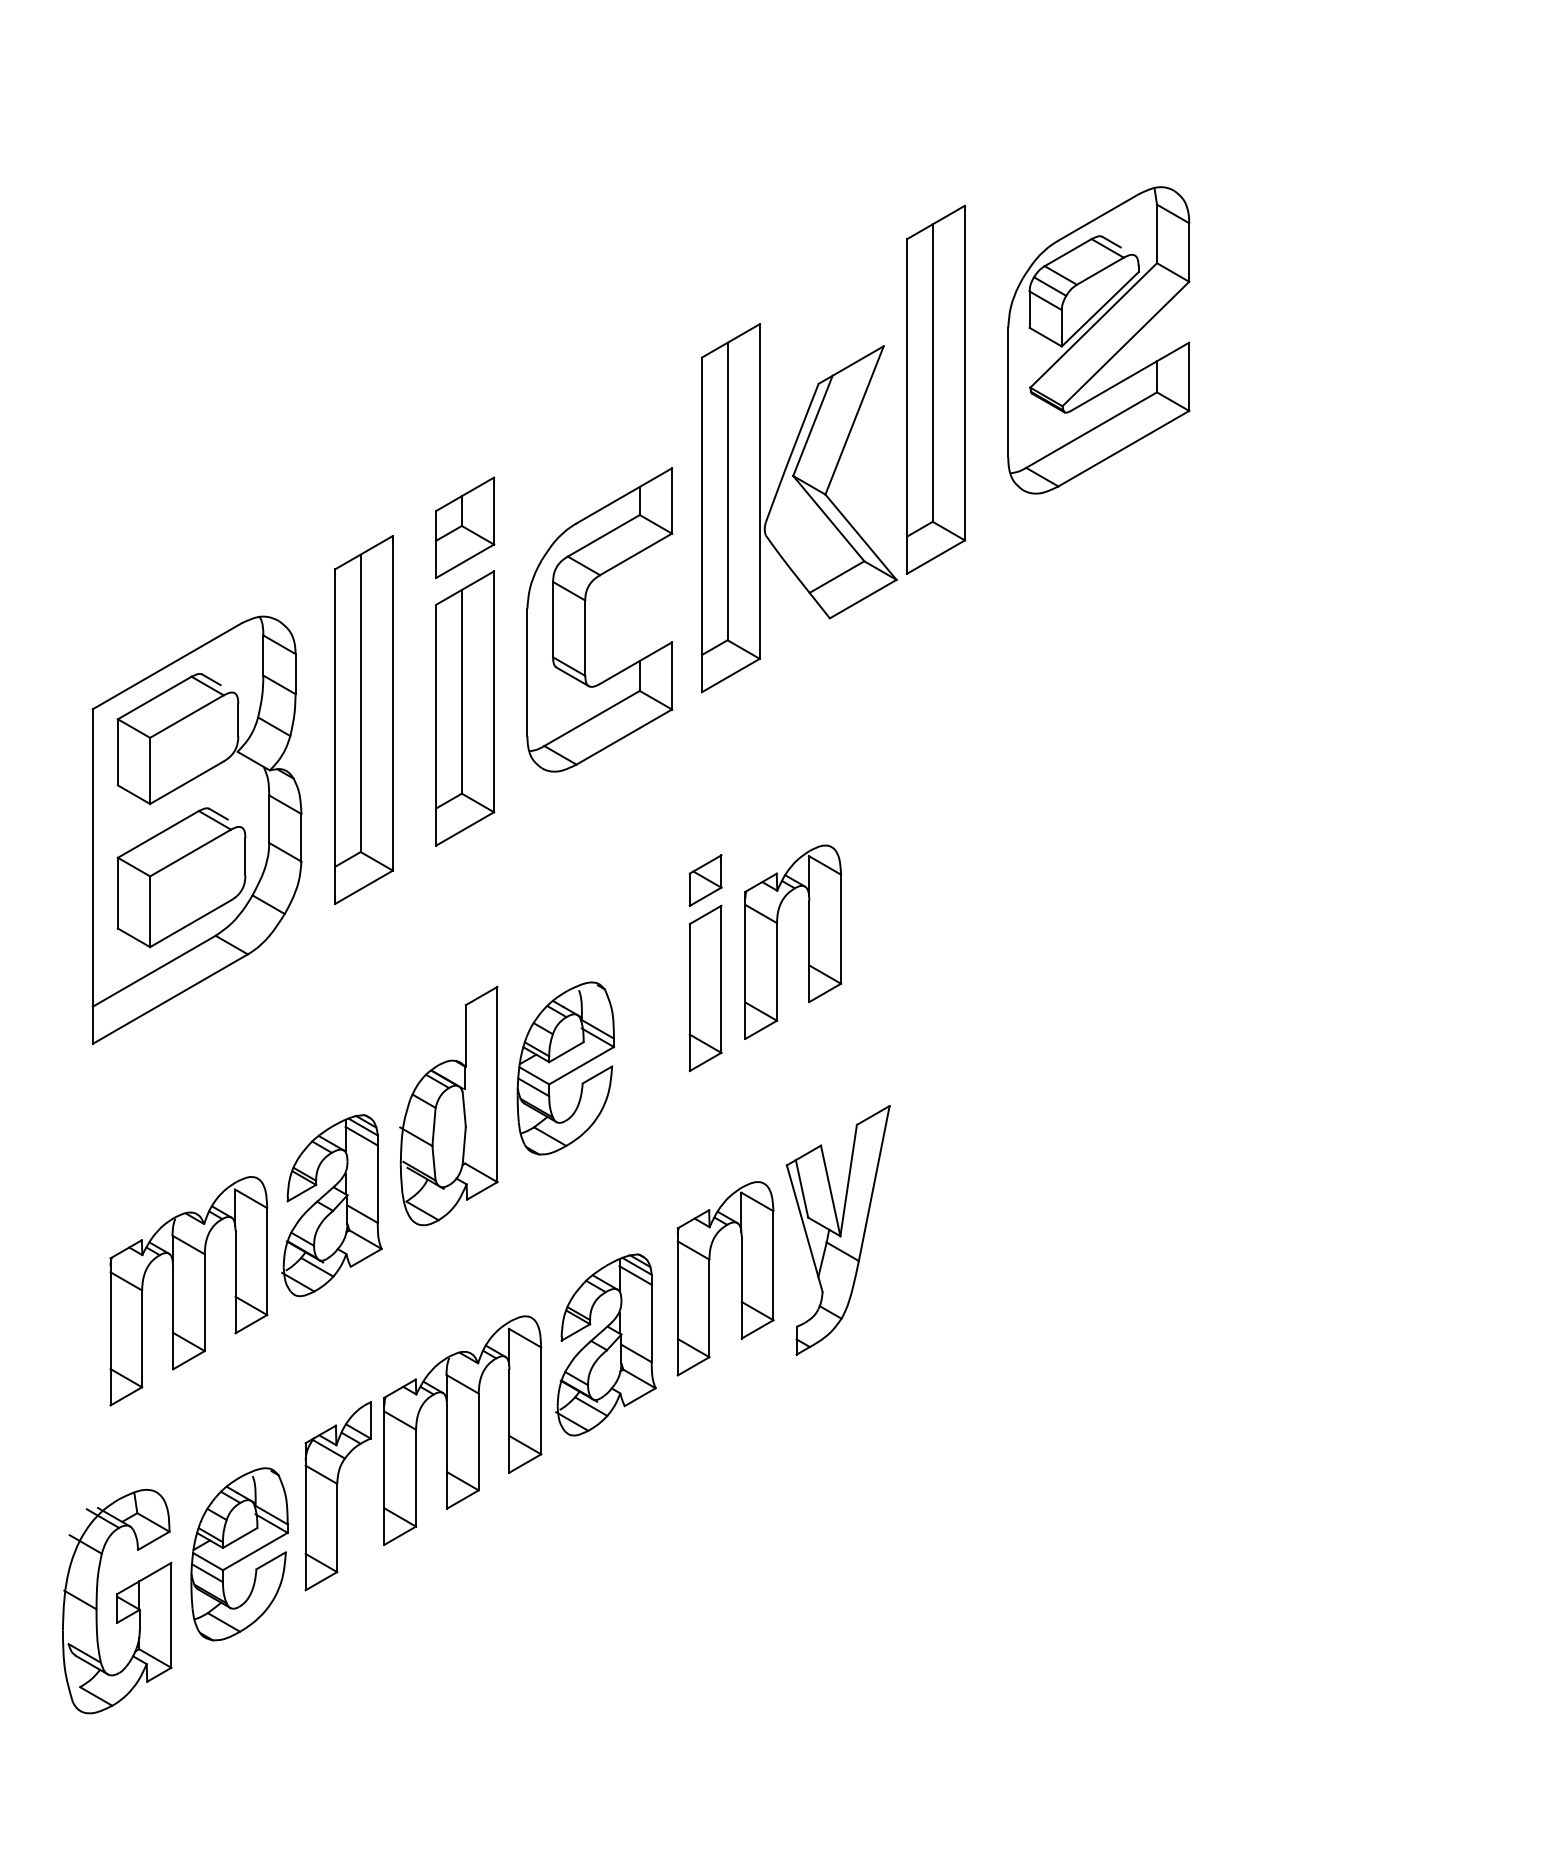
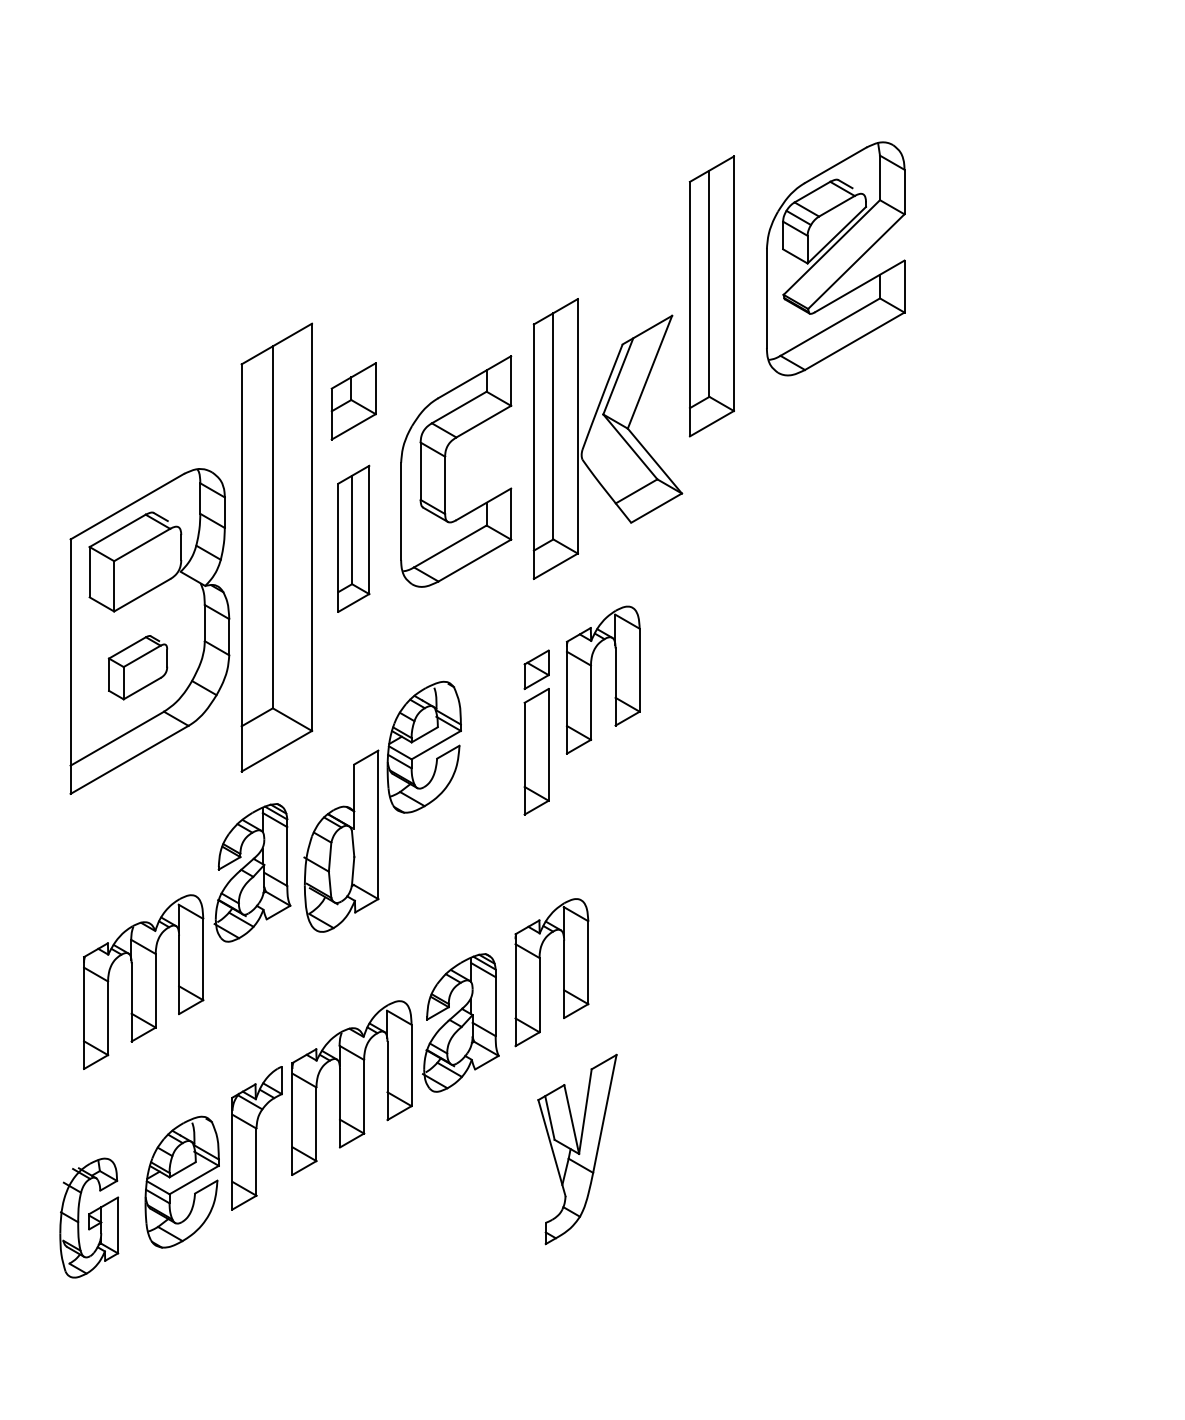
part: (798, 508) -> (607, 439), moved
part: (465, 708) -> (354, 538), size x0.7
part: (363, 719) -> (276, 547), size x1.6
part: (181, 877) -> (138, 667), size x0.6
part: (808, 941) -> (614, 679), moved
part: (565, 1068) -> (424, 747), moved
part: (331, 1205) -> (252, 872), moved
part: (837, 1230) -> (576, 1149), moved
part: (117, 1601) -> (89, 1218), size x0.7

